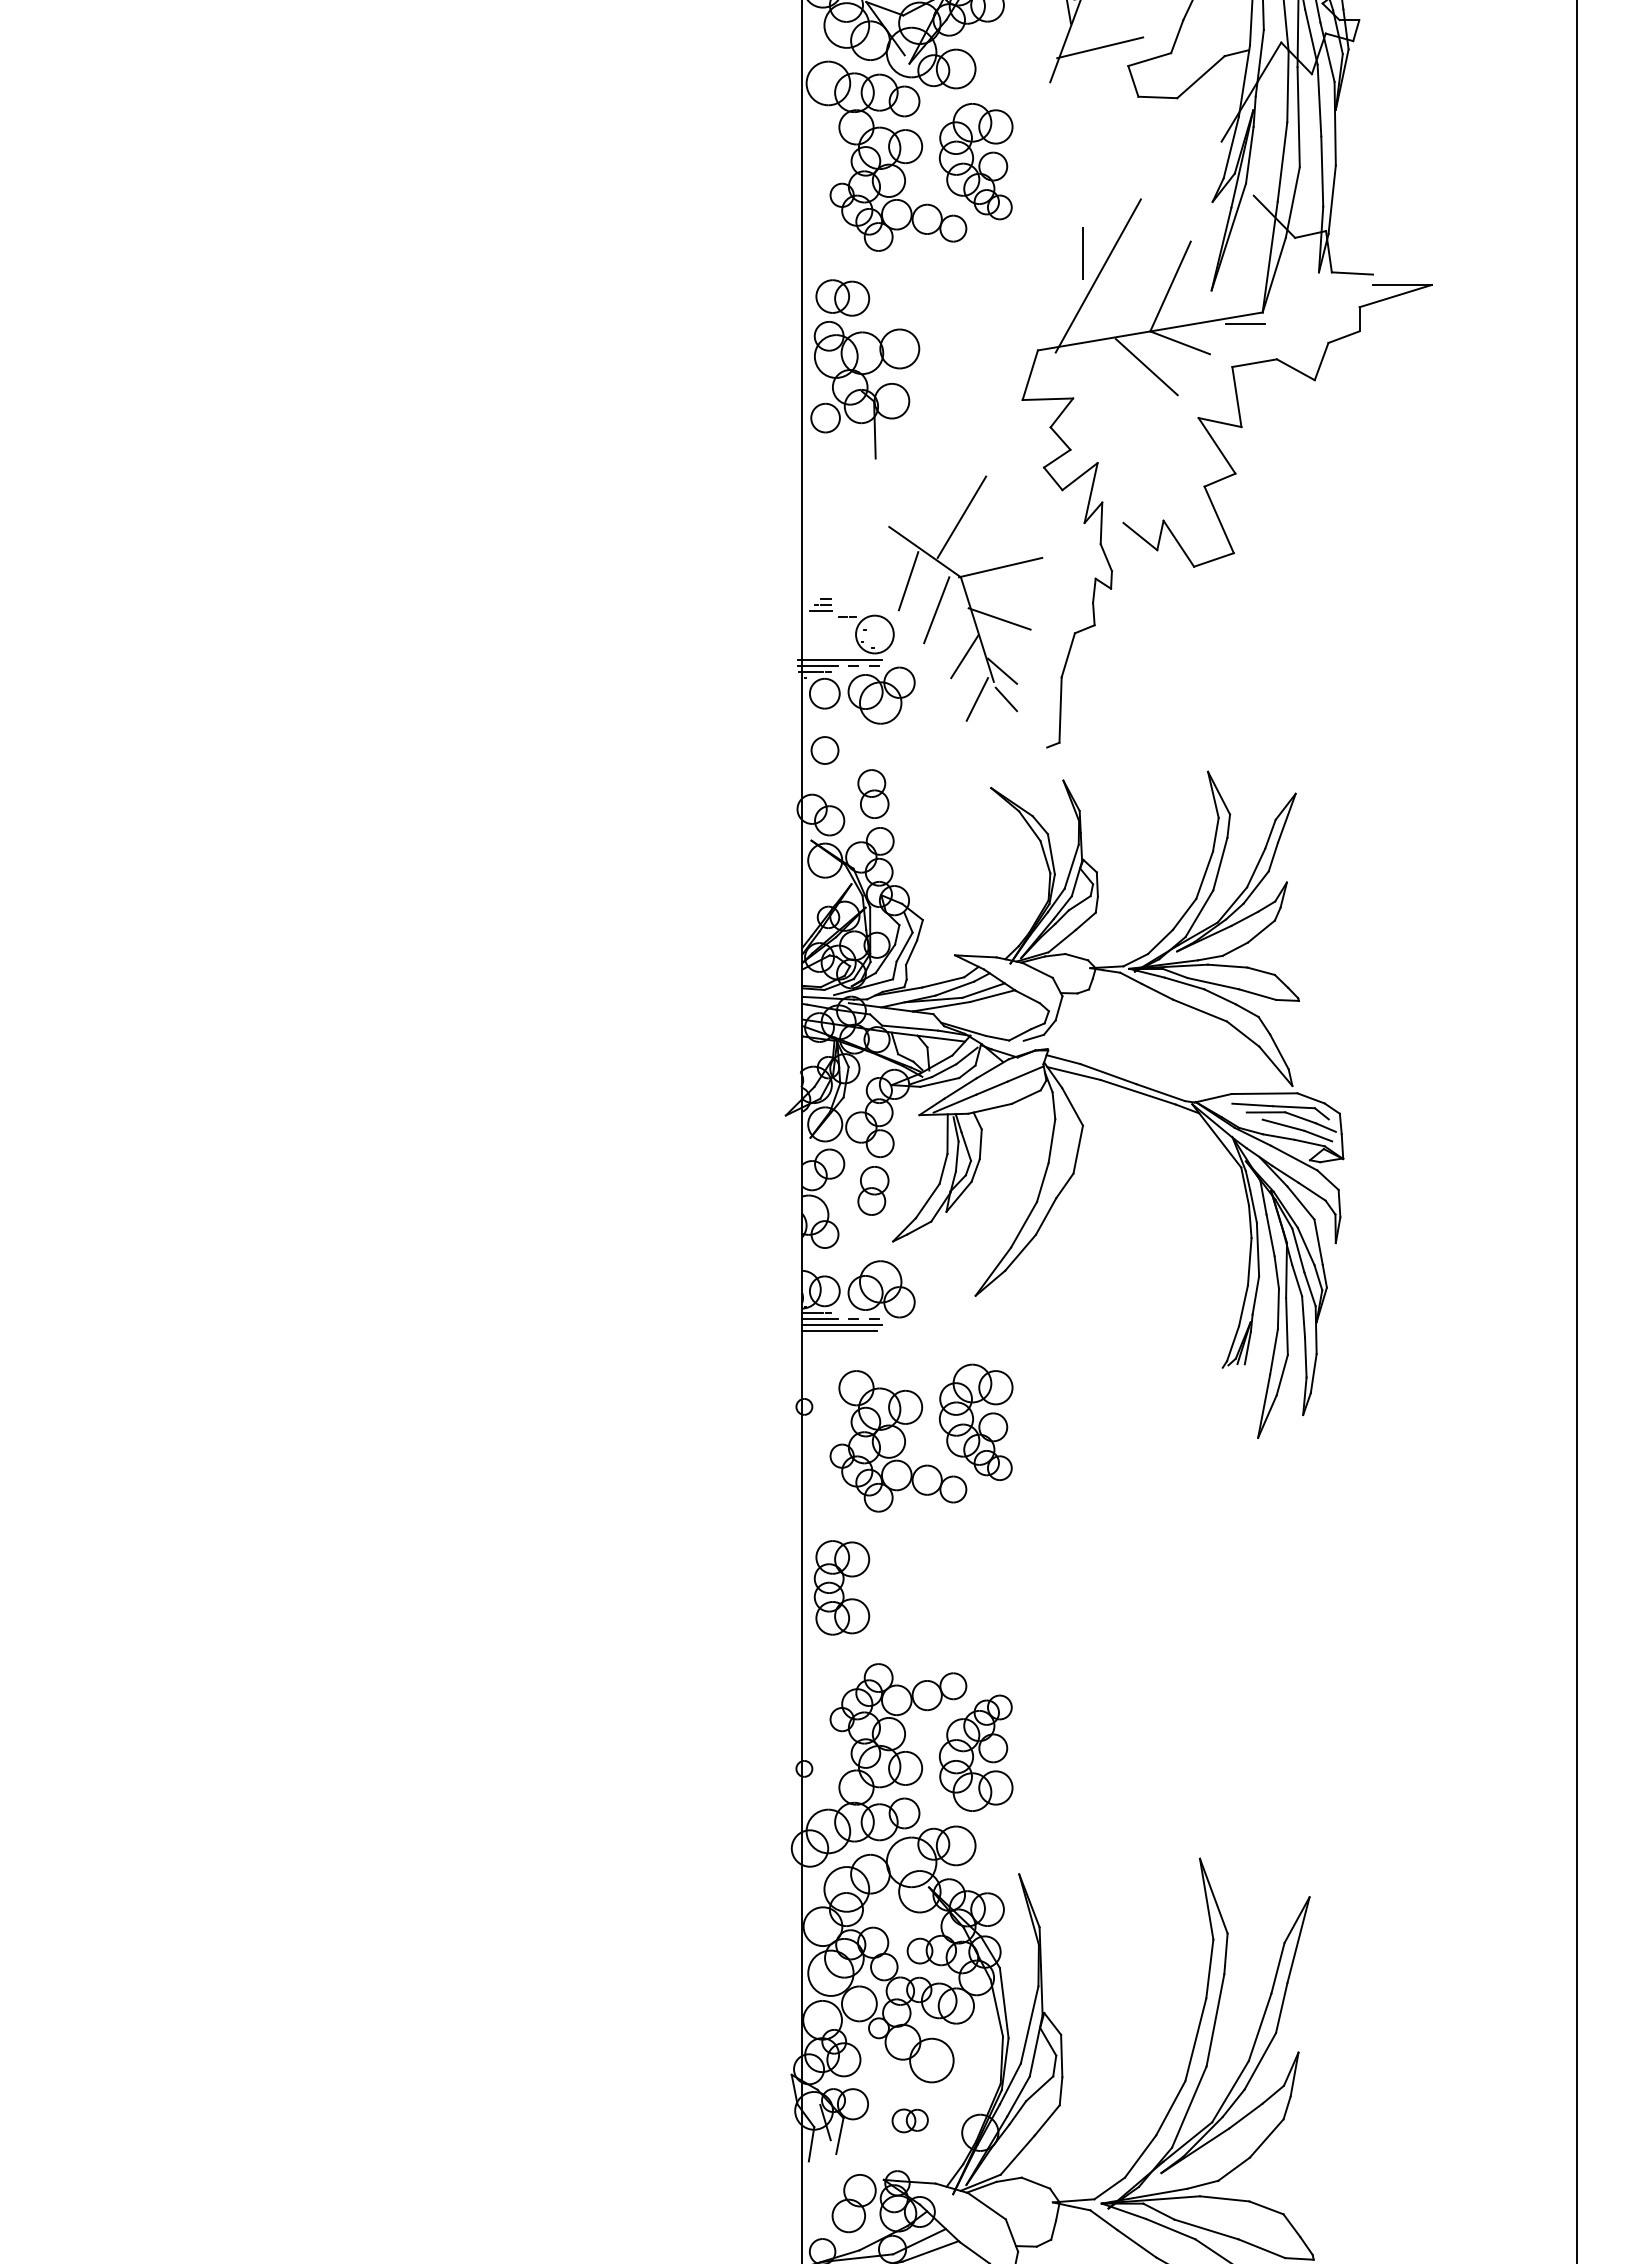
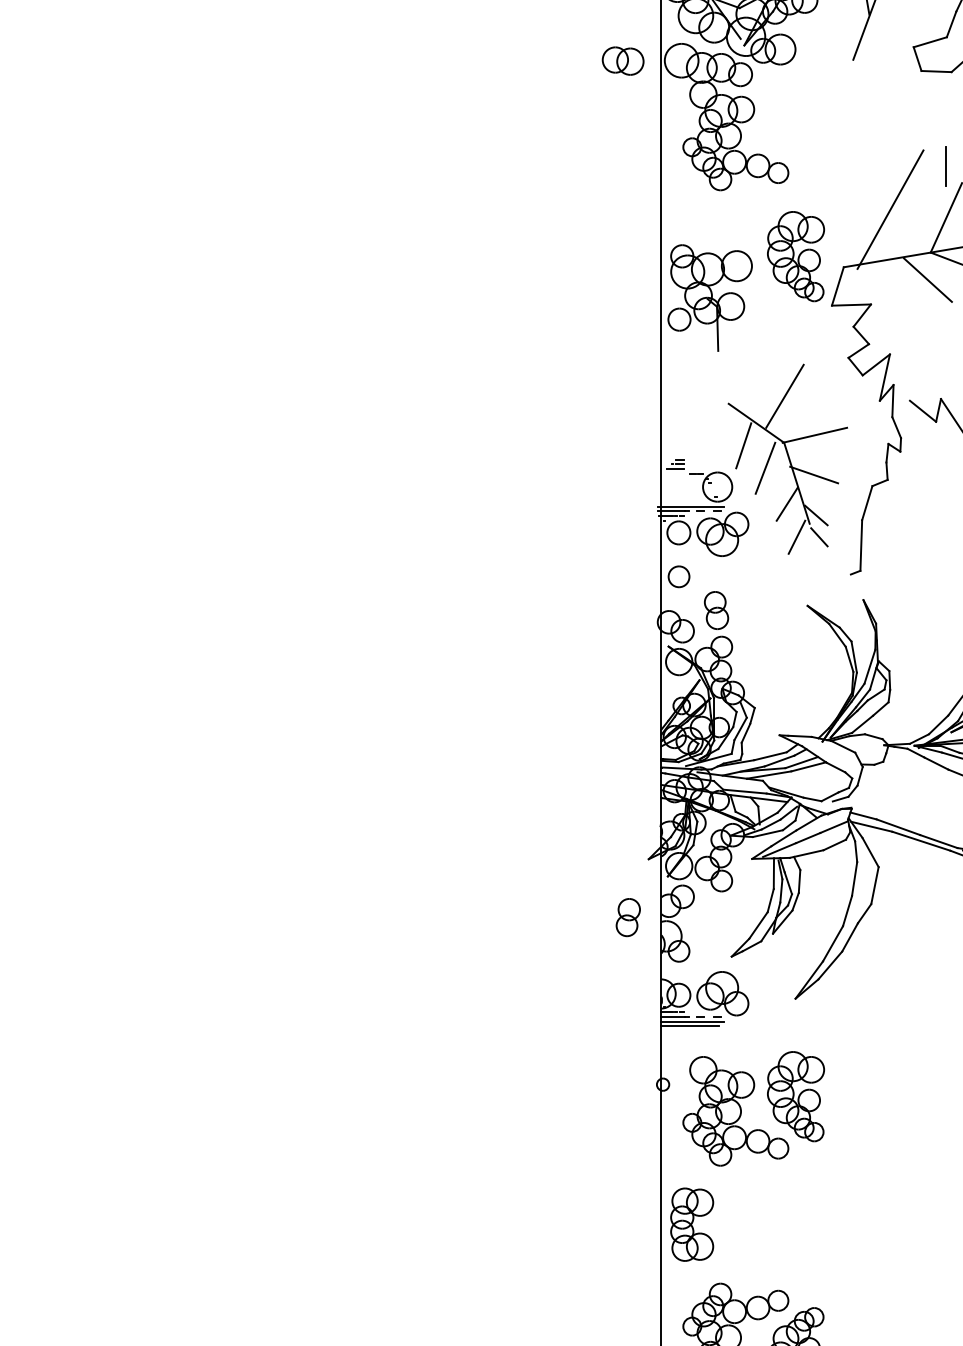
line: (1100, 47) -> (892, 32), removed
part: (975, 161) -> (795, 256), moved
line: (1082, 253) -> (945, 166), moved
part: (842, 297) -> (622, 60), moved
part: (873, 1190) -> (628, 917), moved

